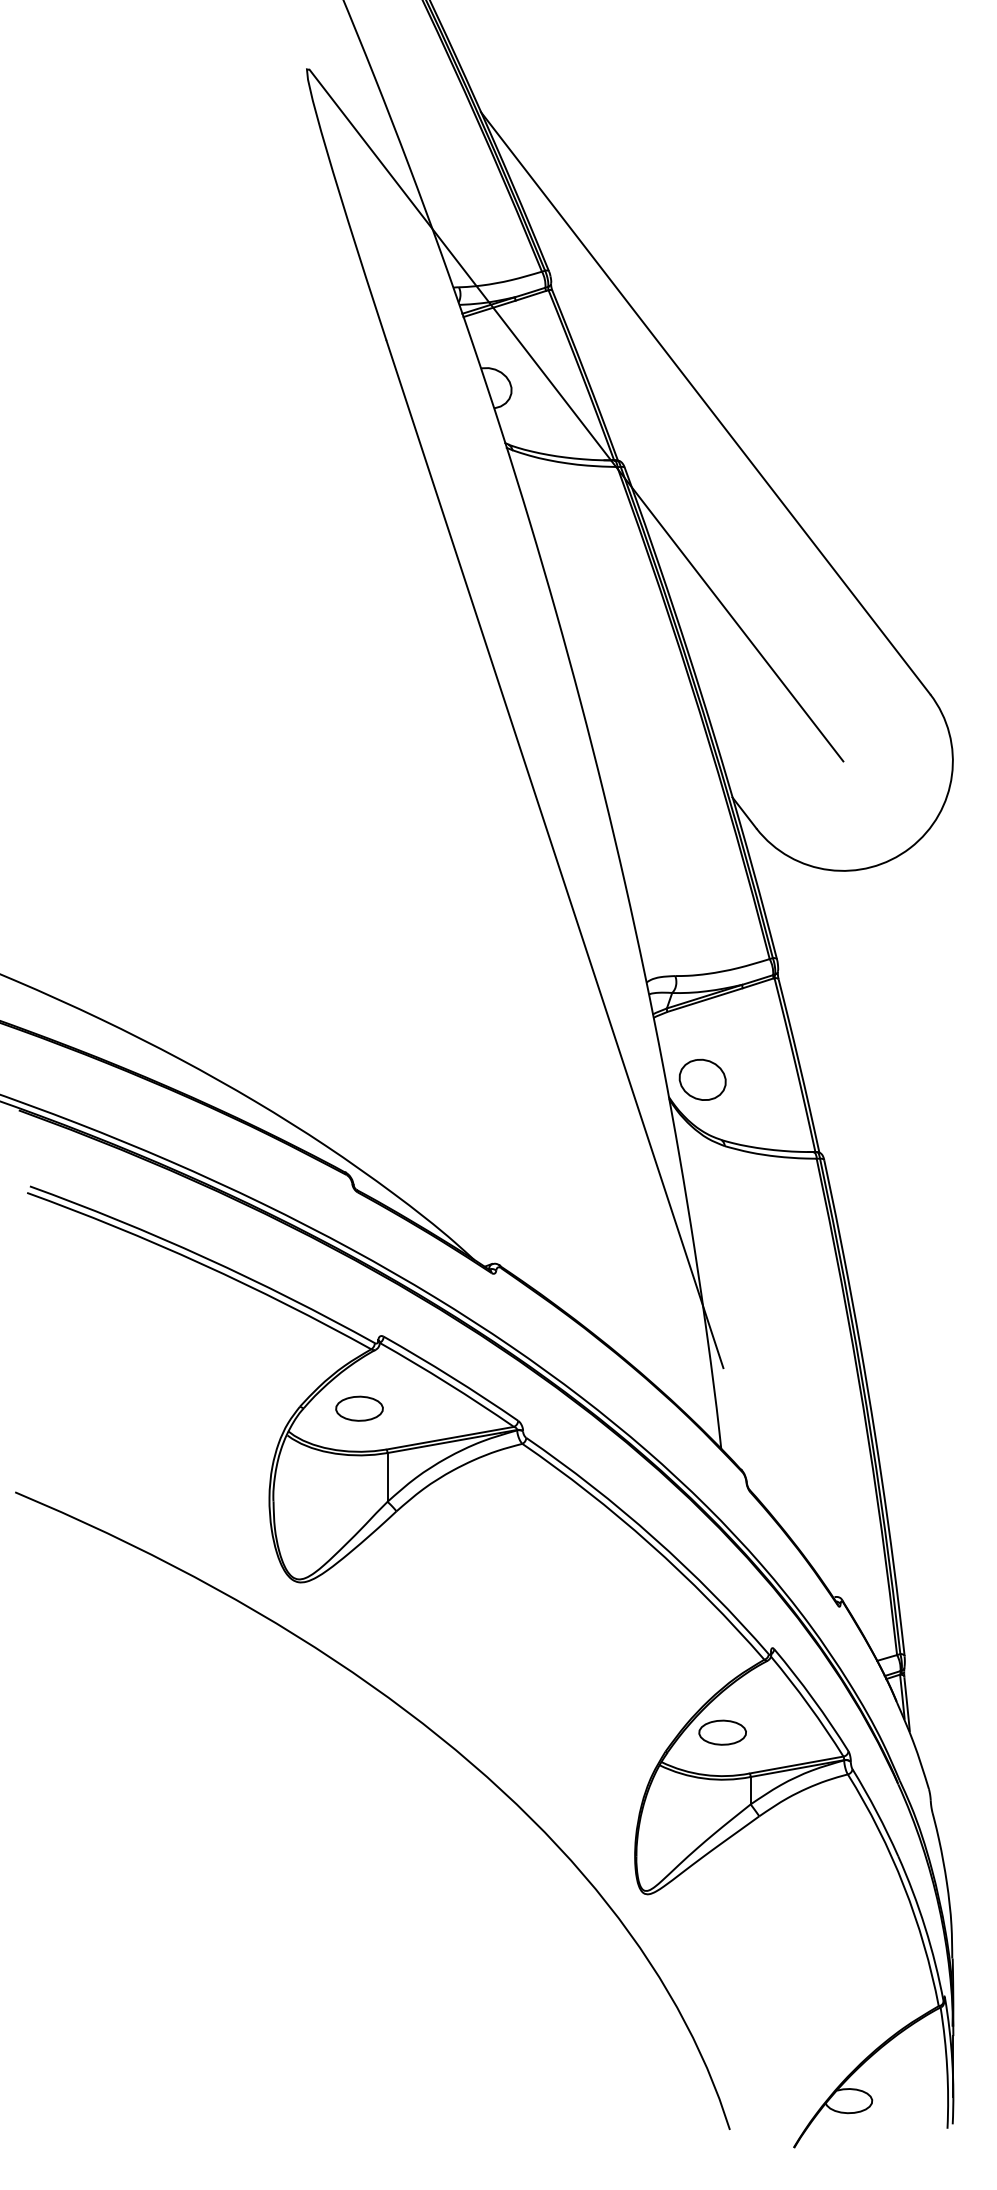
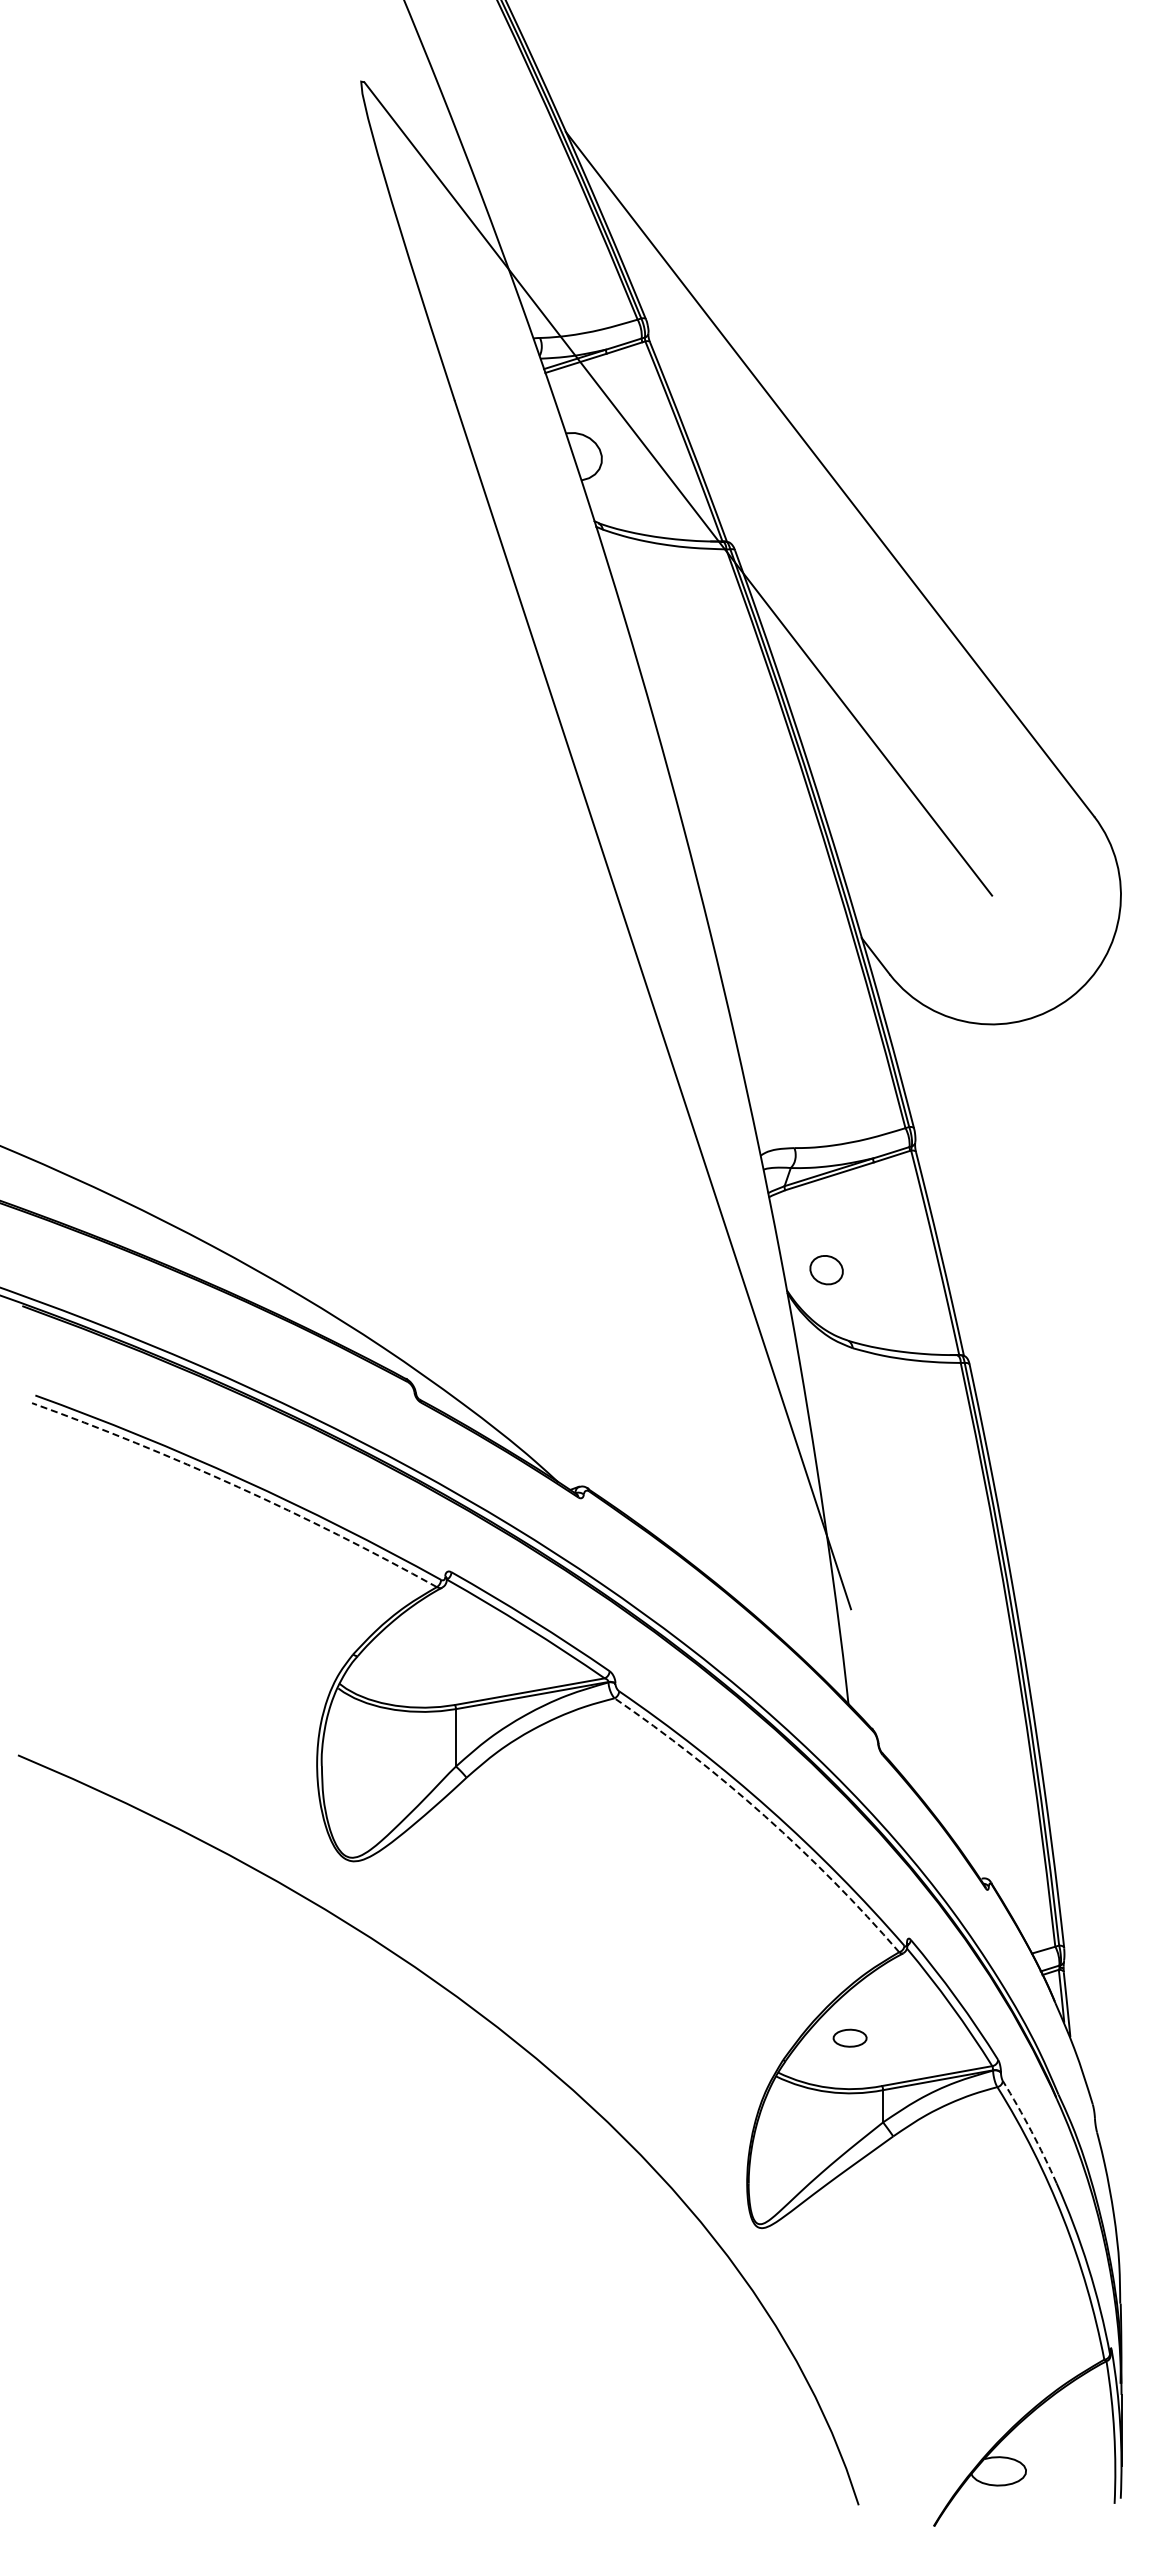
part: (702, 1079) -> (826, 1269), size x0.6
arc: (202, 1264) -> (238, 1487), solid -> dashed
part: (359, 1409) -> (422, 1657), removed
arc: (649, 1544) -> (764, 1816), solid -> dashed
part: (722, 1733) -> (849, 2038), size x0.6
arc: (876, 1812) -> (1031, 2131), solid -> dashed

